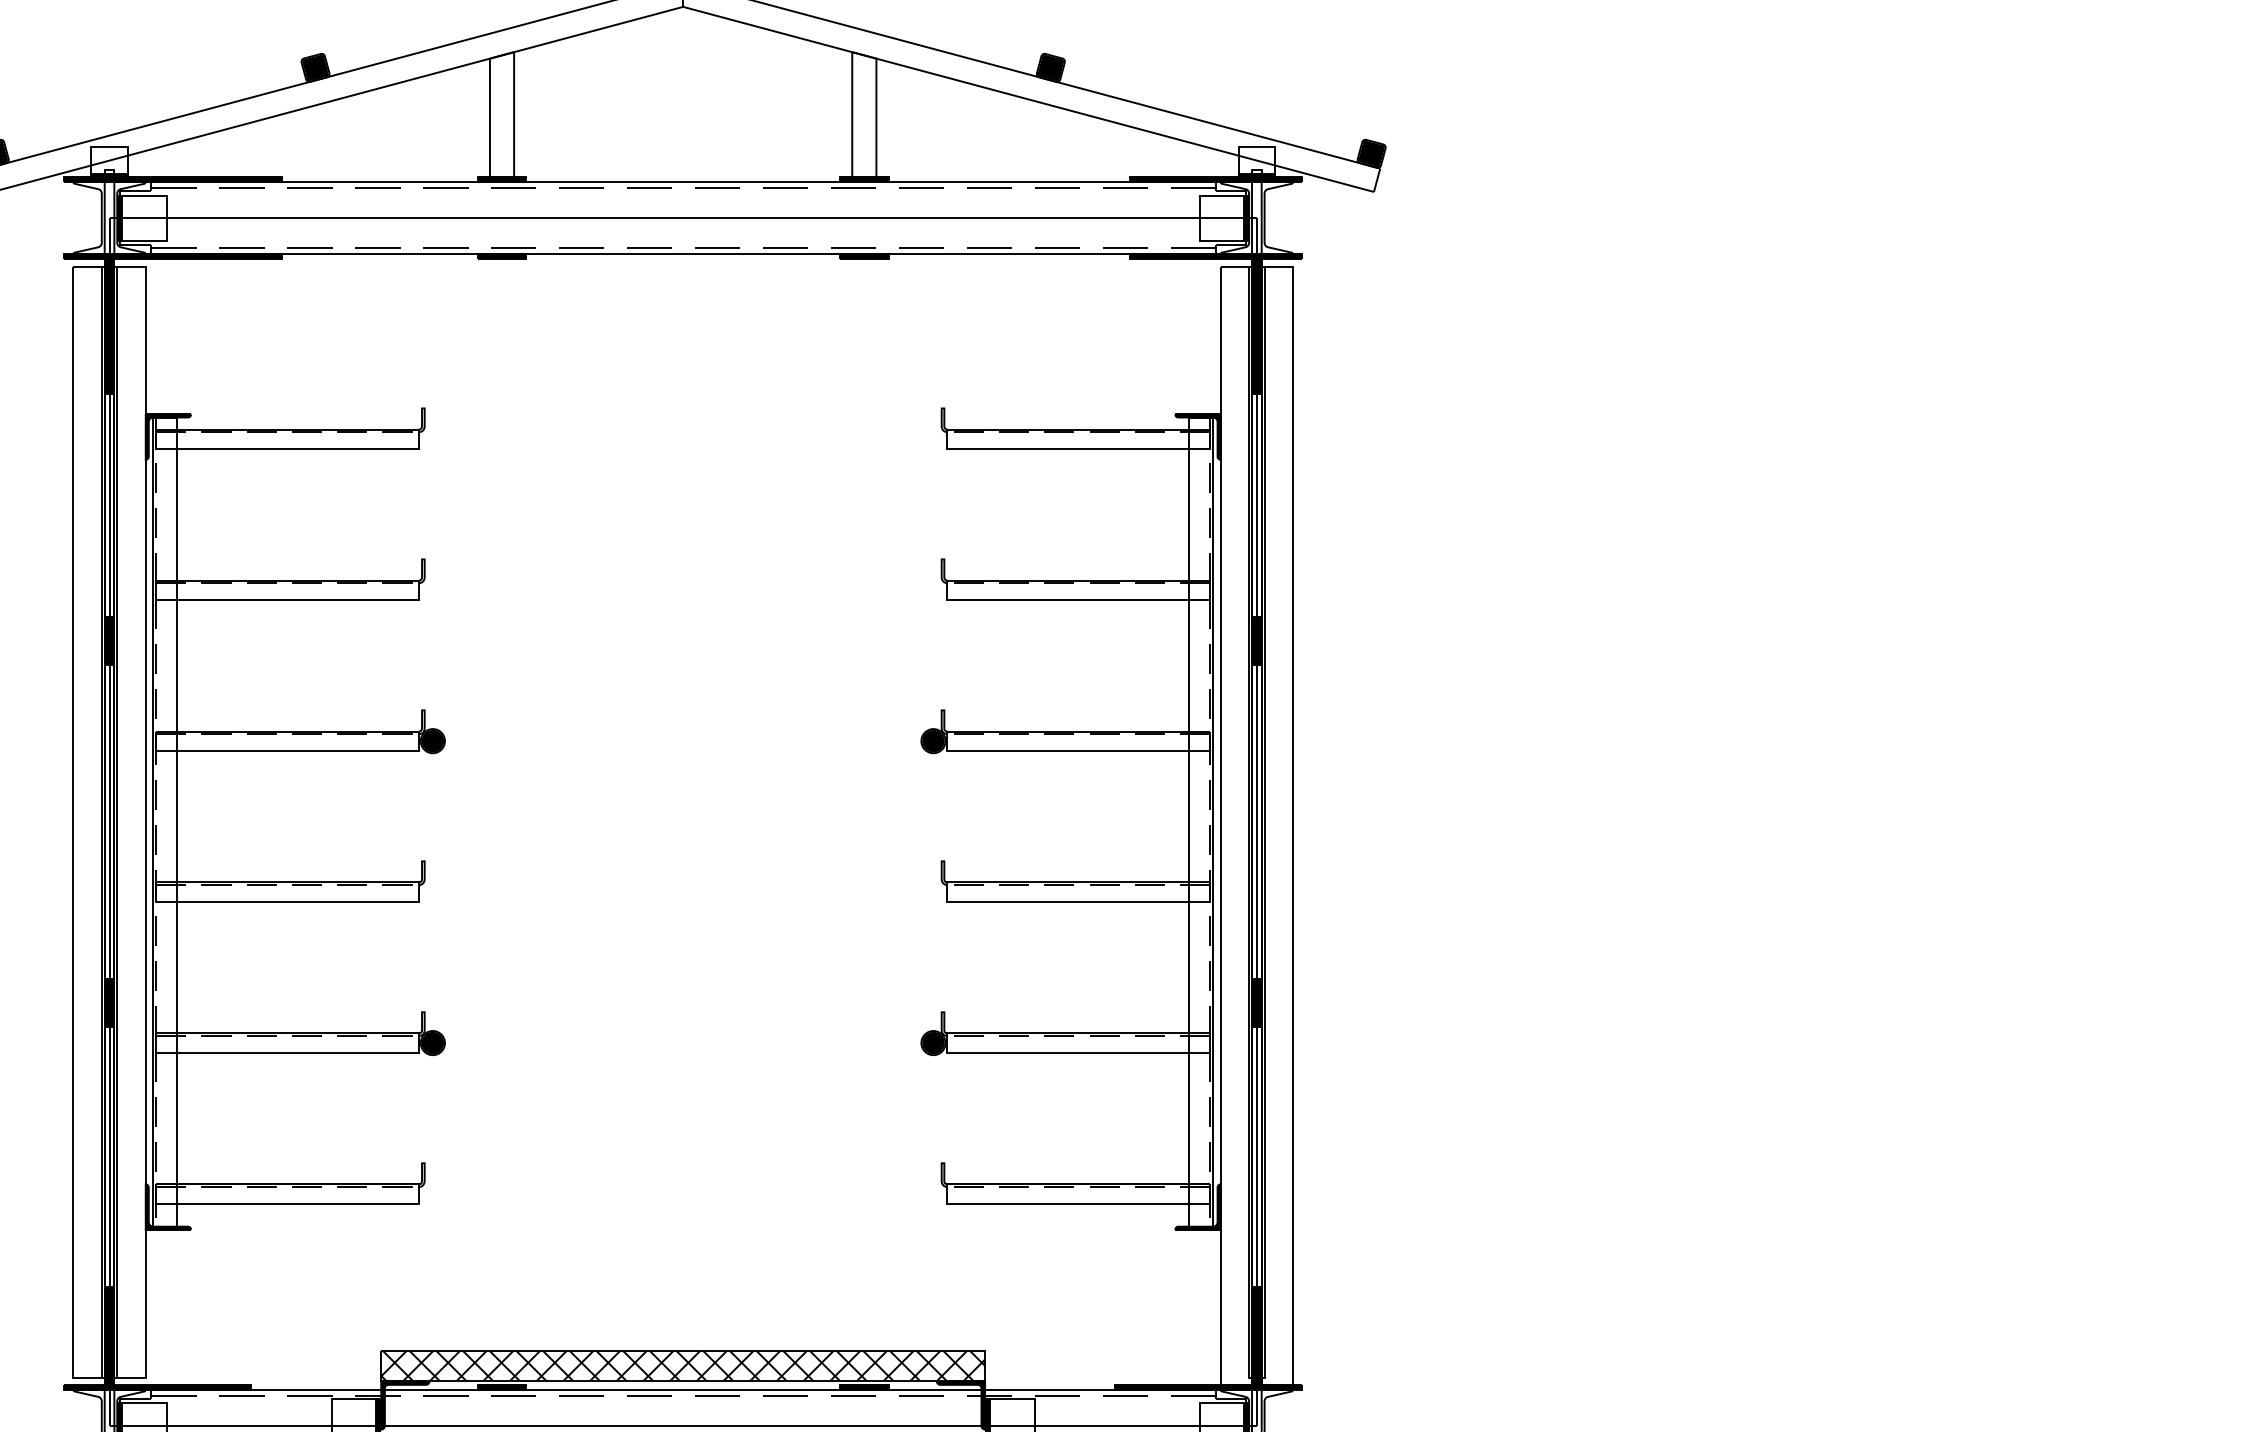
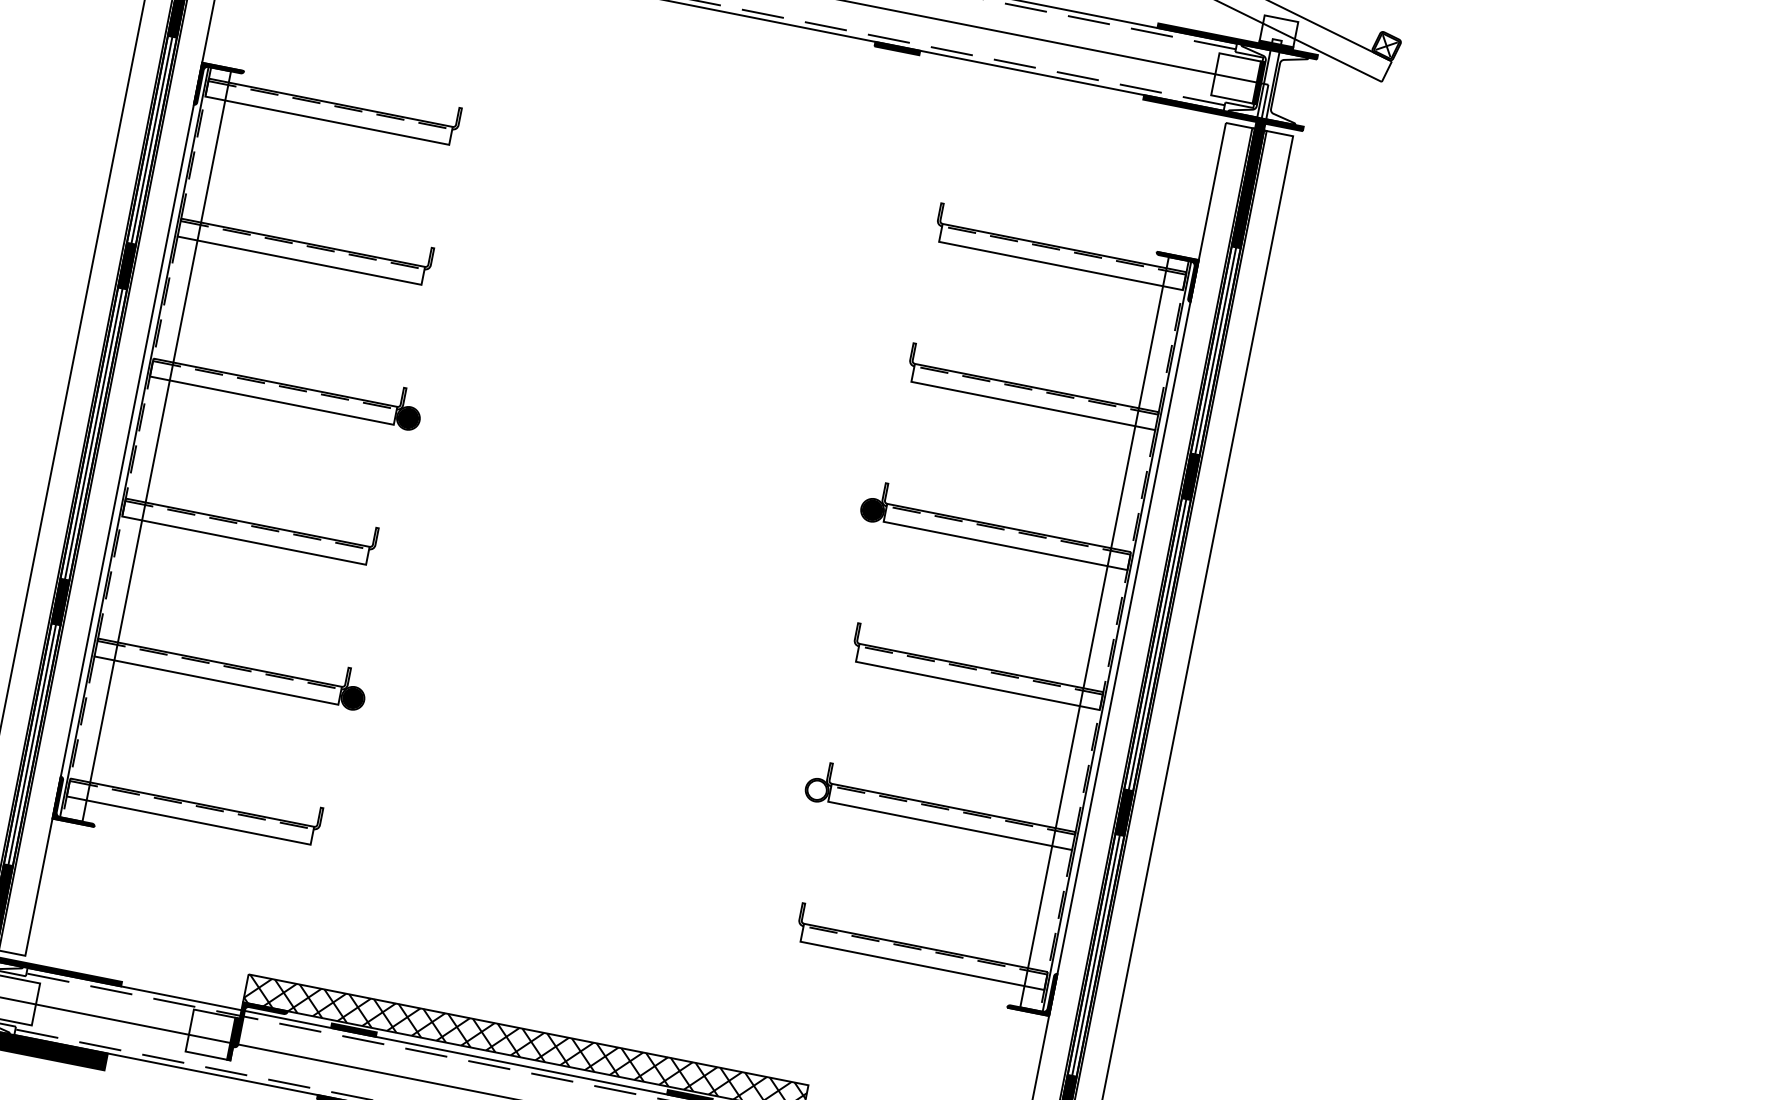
fill: (1371, 153) -> (1386, 45), removed
fill: (933, 1042) -> (817, 789), removed

